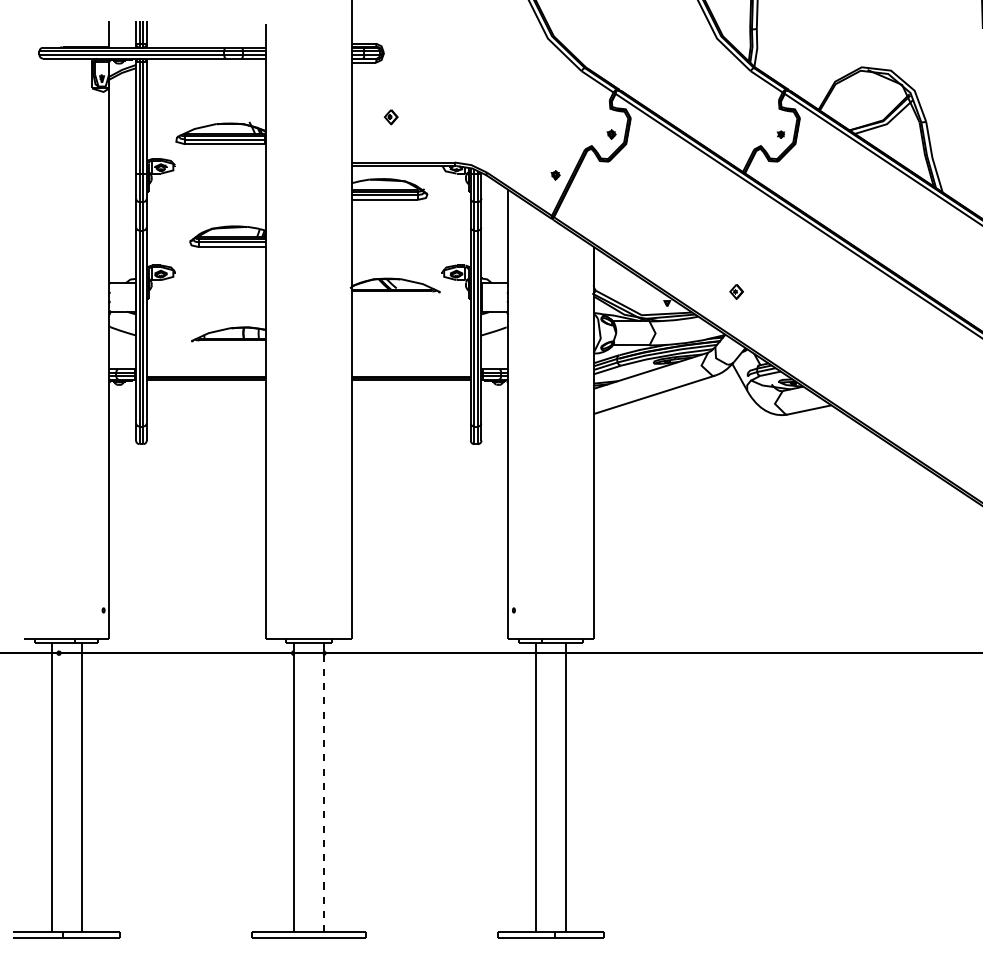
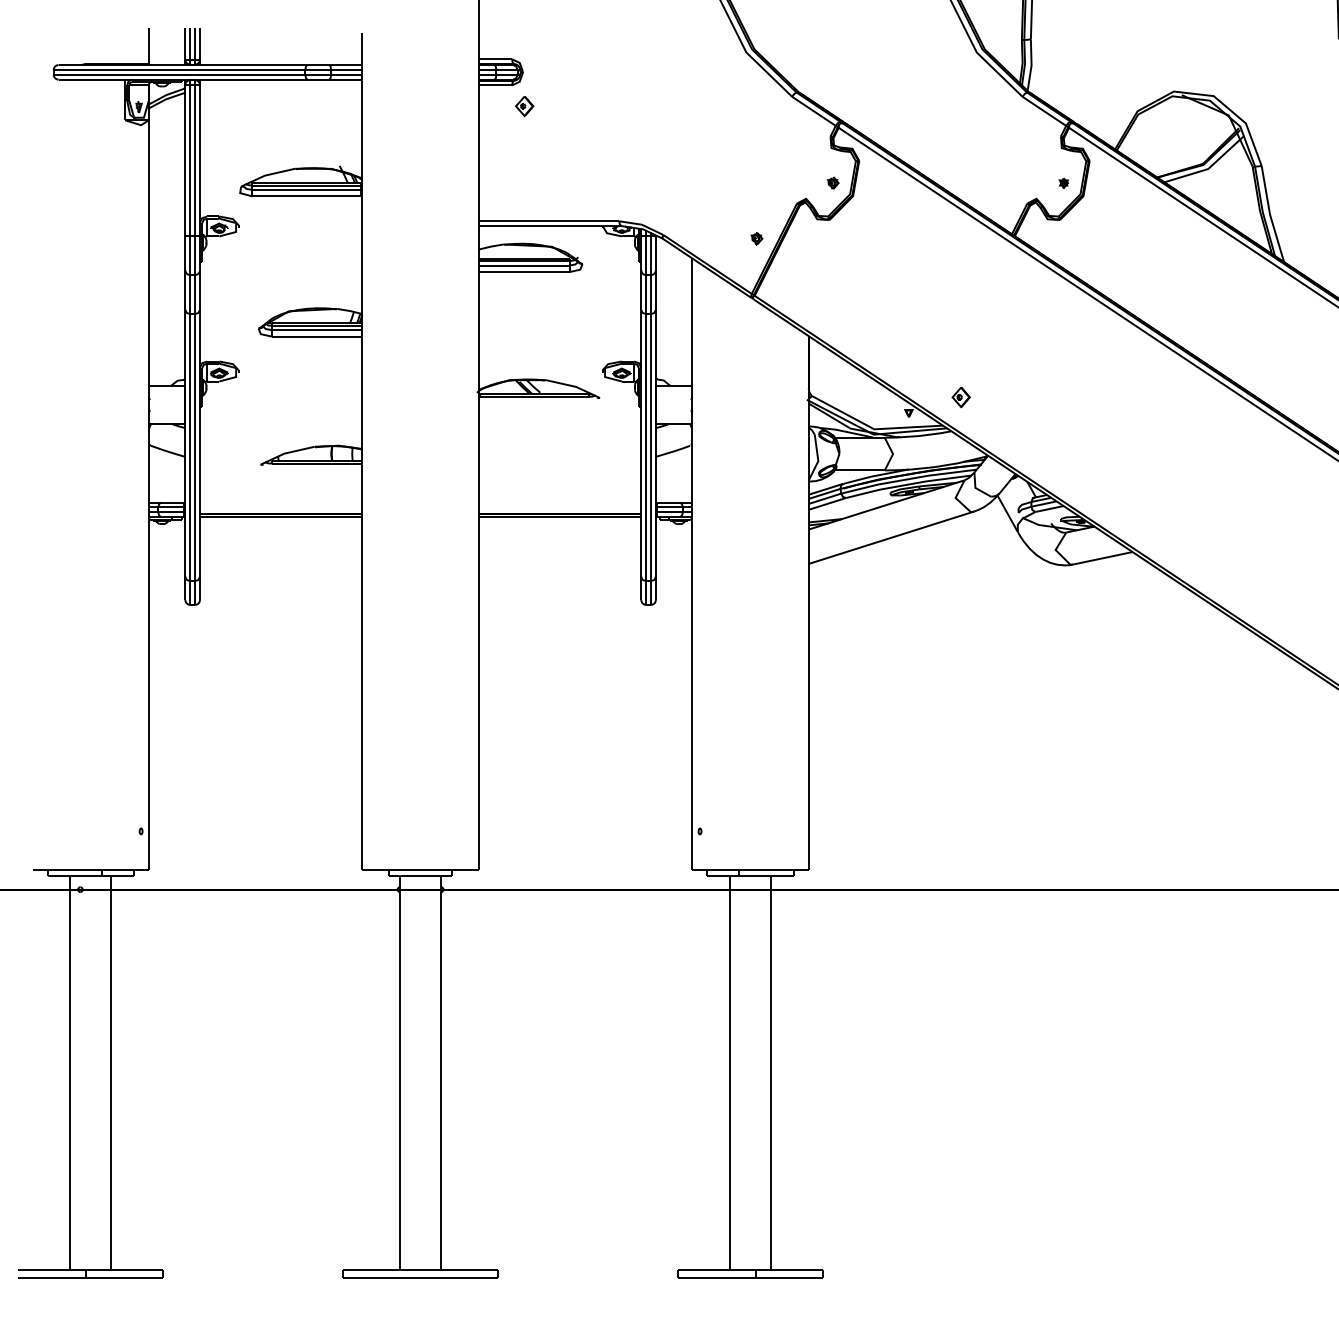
part: (390, 117) -> (523, 106), moved
part: (736, 291) -> (961, 396), moved
line: (323, 793) -> (440, 1080), dashed -> solid

